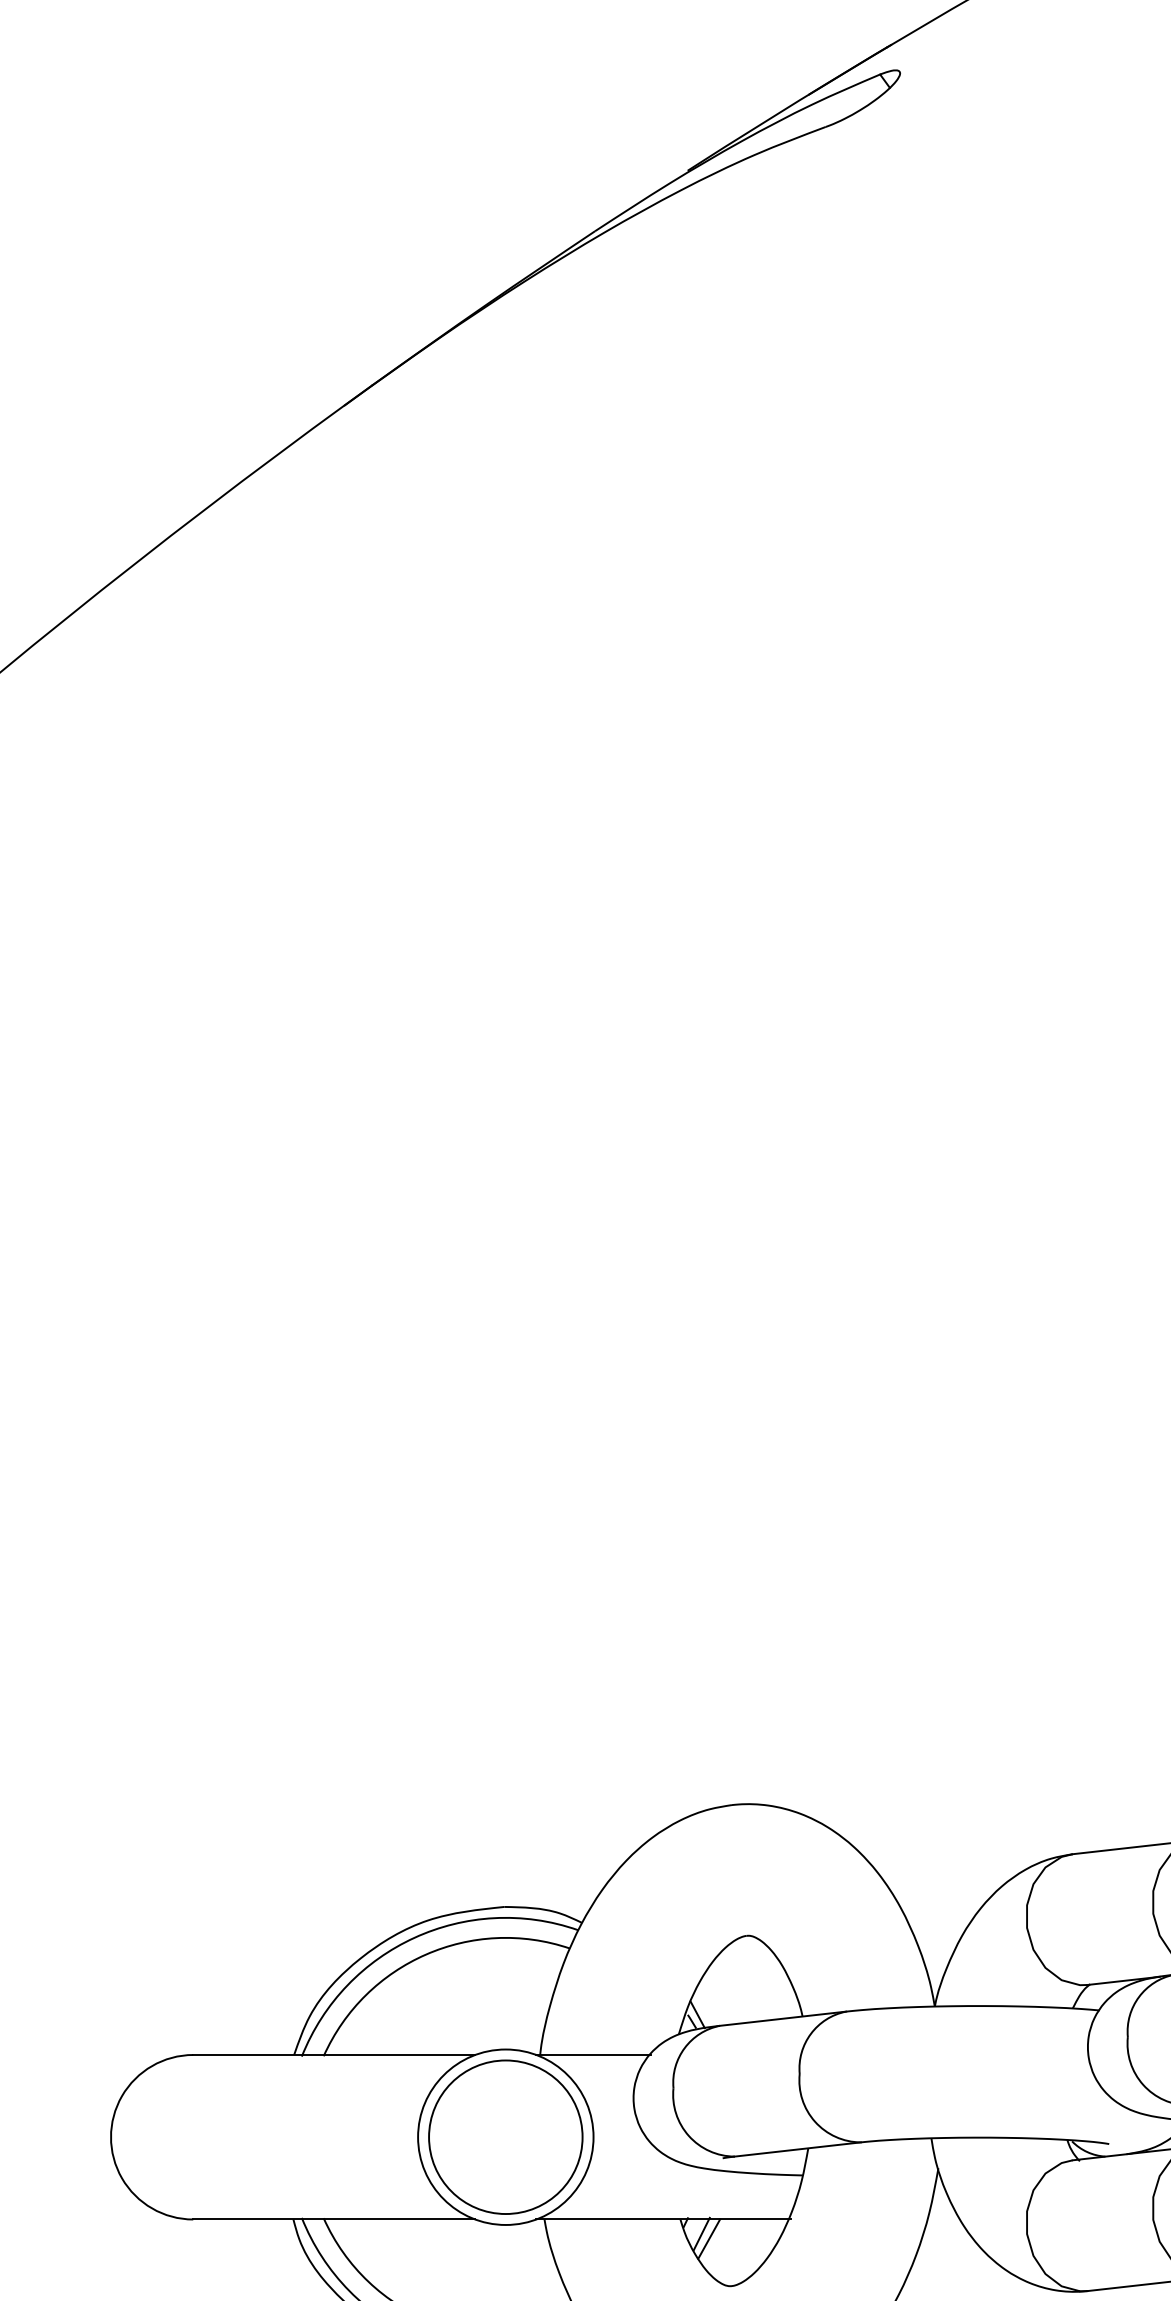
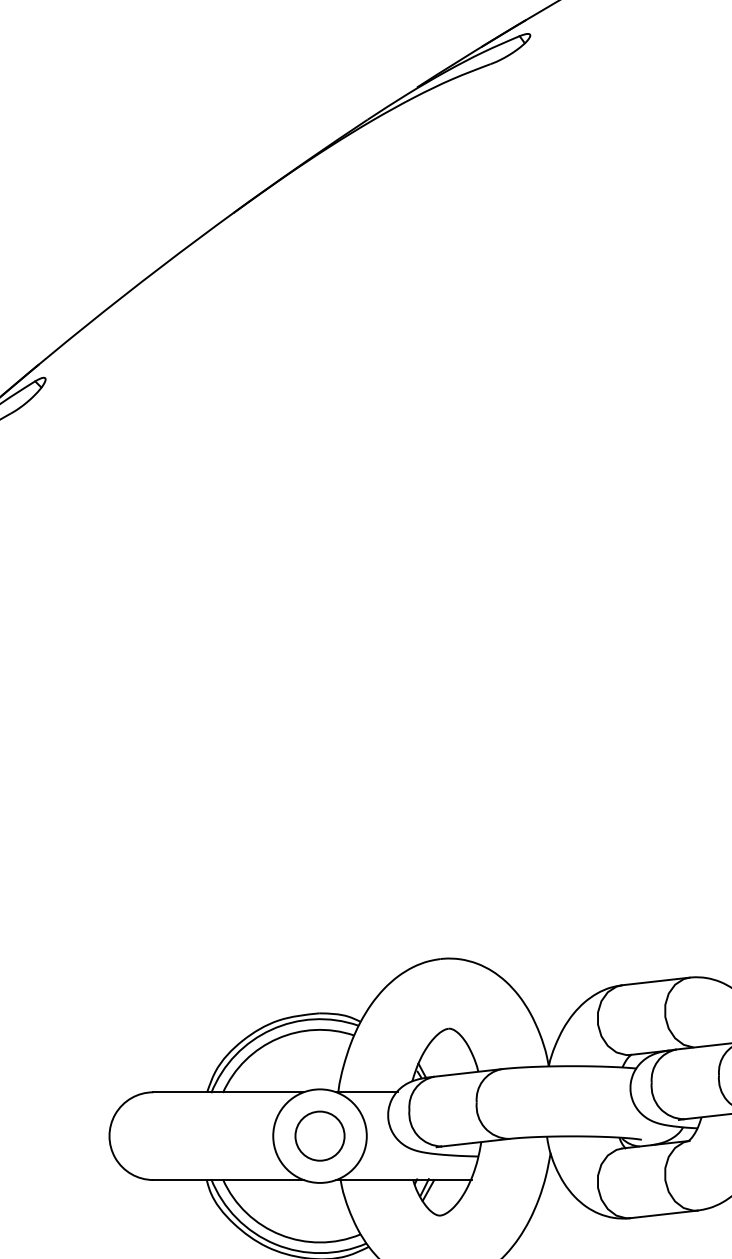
circle: (504, 2137) -> (319, 1136), size x0.6

